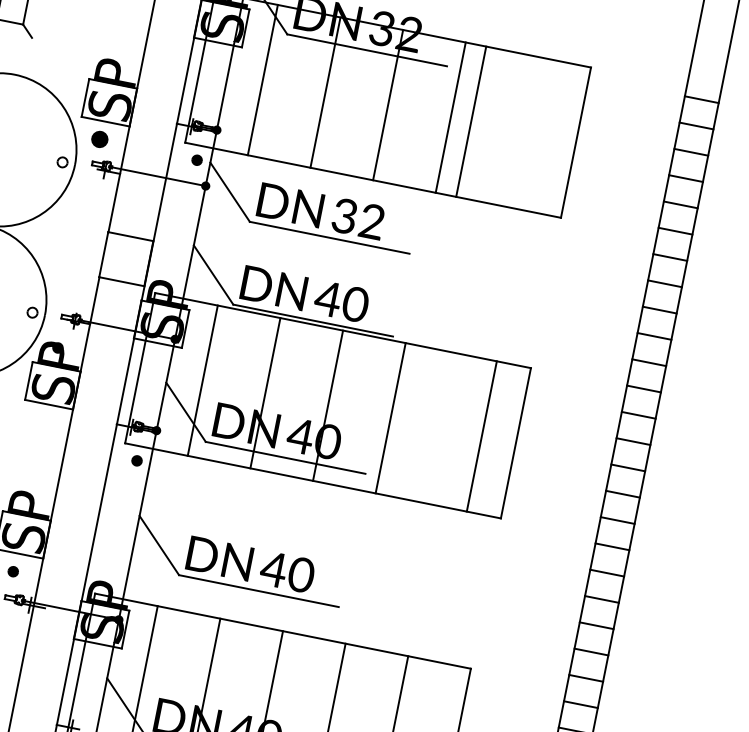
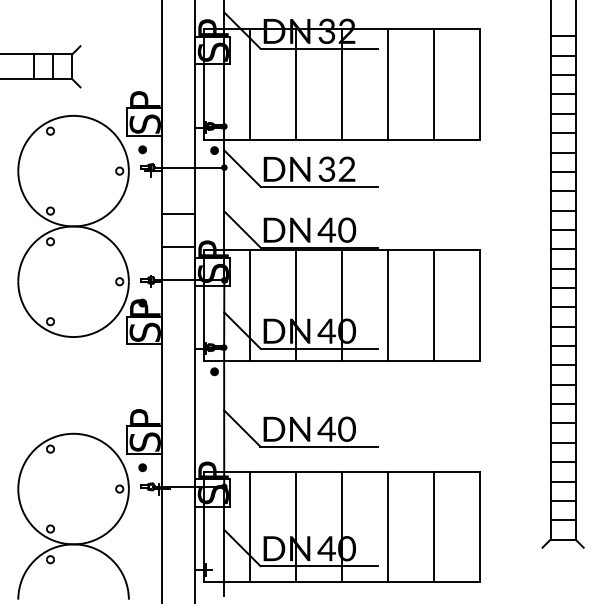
line: (471, 121) -> (434, 84), moved
part: (99, 139) -> (142, 149), size x0.62
line: (482, 436) -> (434, 305), moved

